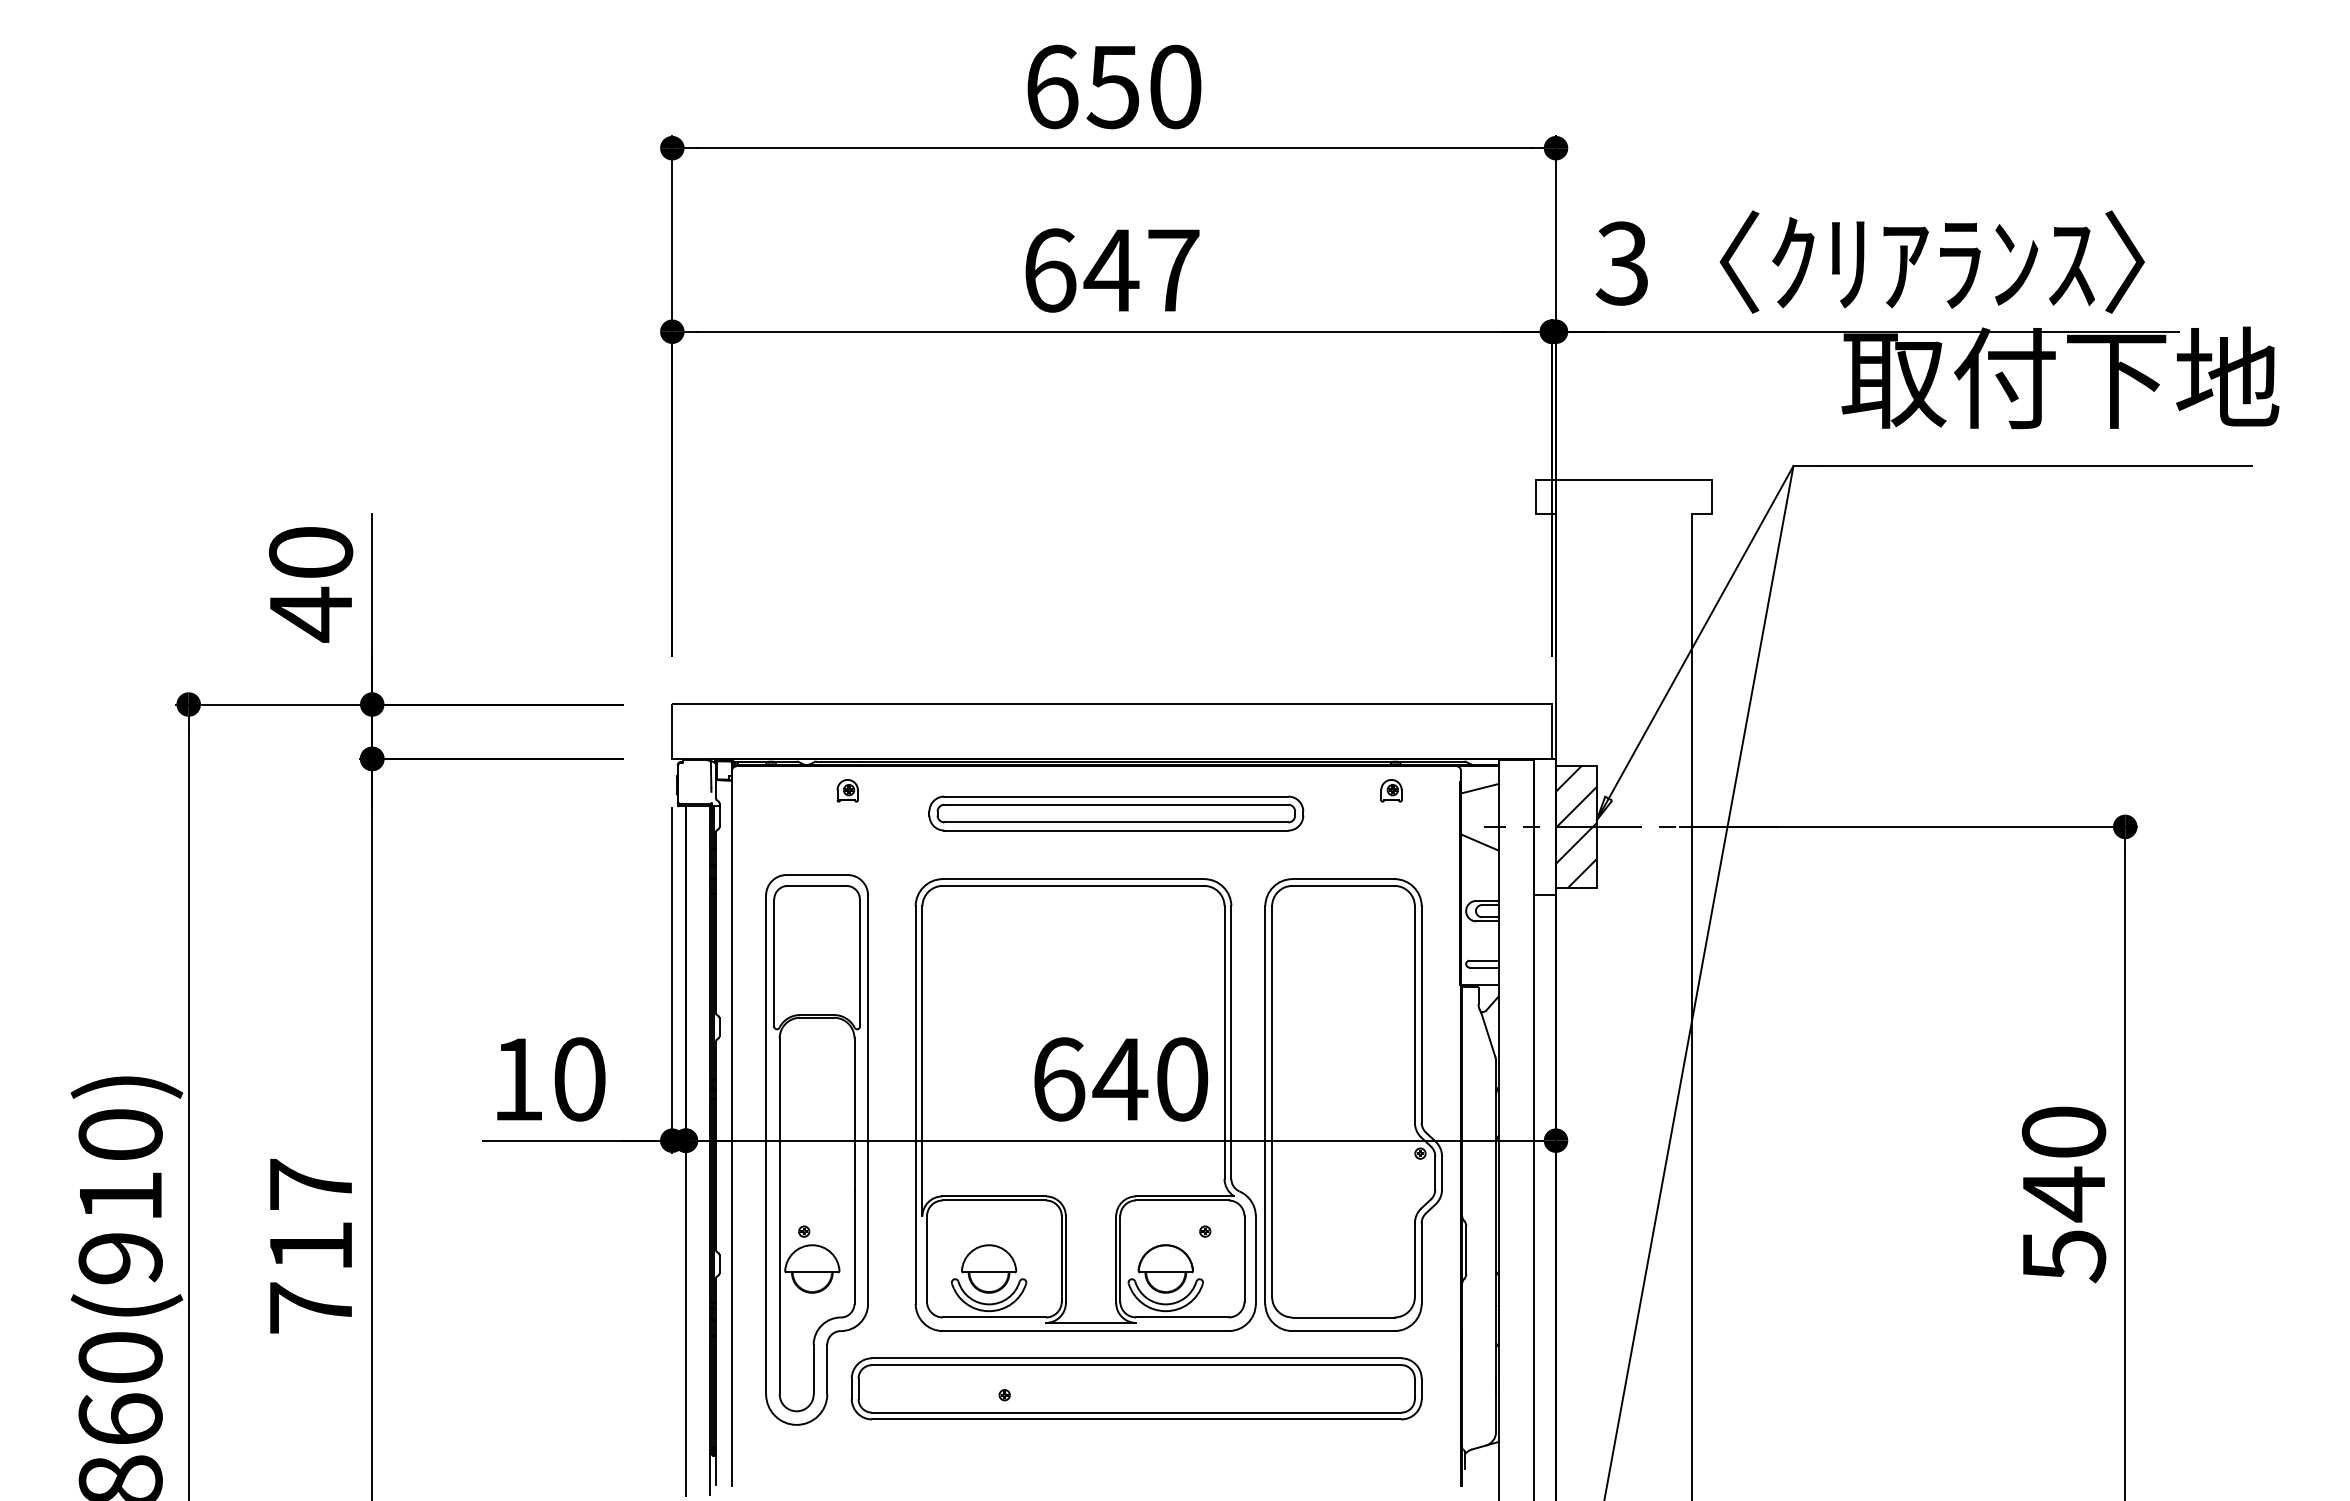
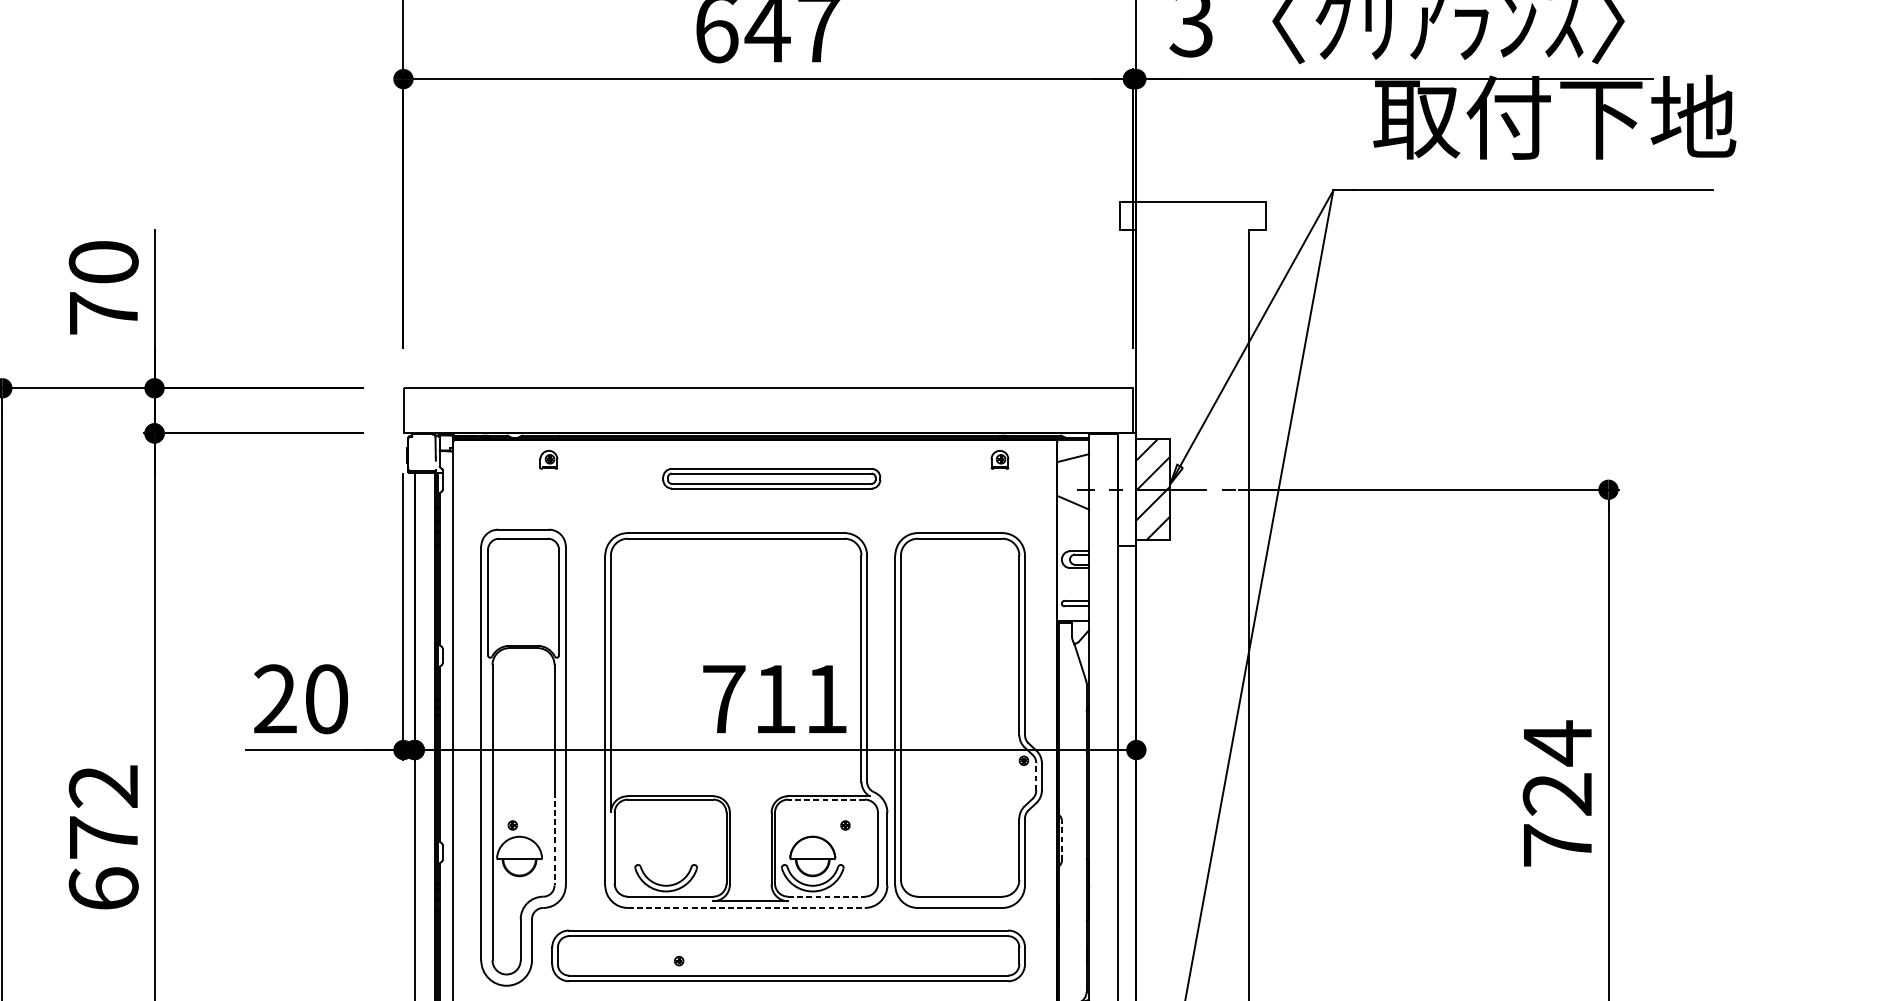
text: (310, 614) -> (103, 313), 40 -> 70
part: (1116, 813) -> (771, 478), size x0.7
text: (517, 1078) -> (275, 698), 10 -> 20
text: (1120, 1079) -> (775, 699), 640 -> 711
line: (1435, 1172) -> (1036, 776), solid -> dashed
text: (2063, 1193) -> (1557, 793), 540 -> 724
line: (1181, 1200) -> (825, 799), solid -> dashed
text: (310, 1245) -> (103, 836), 717 -> 672
line: (854, 1247) -> (554, 838), solid -> dashed
line: (1466, 1249) -> (1062, 840), solid -> dashed
part: (989, 1268) -> (666, 856), removed
line: (1182, 1317) -> (826, 896), solid -> dashed
line: (1085, 1331) -> (746, 908), solid -> dashed

